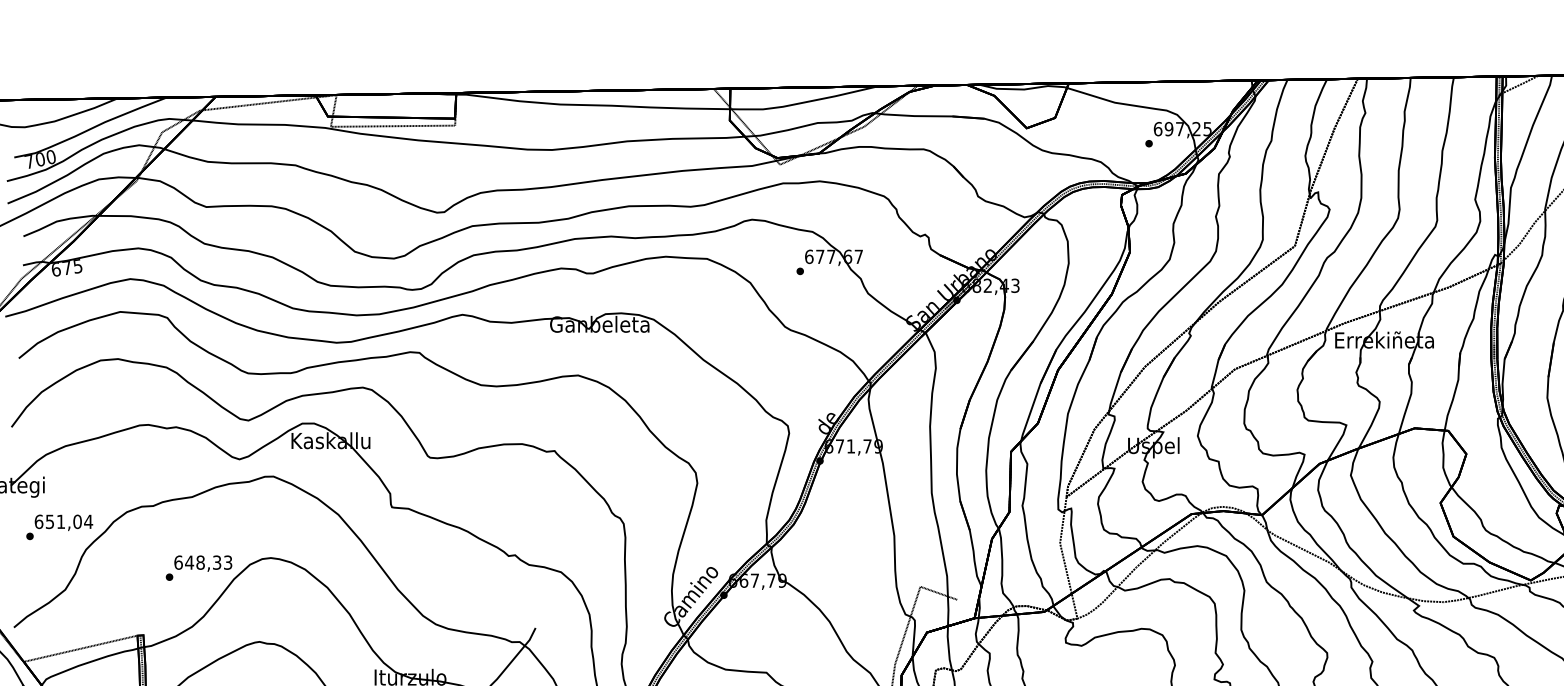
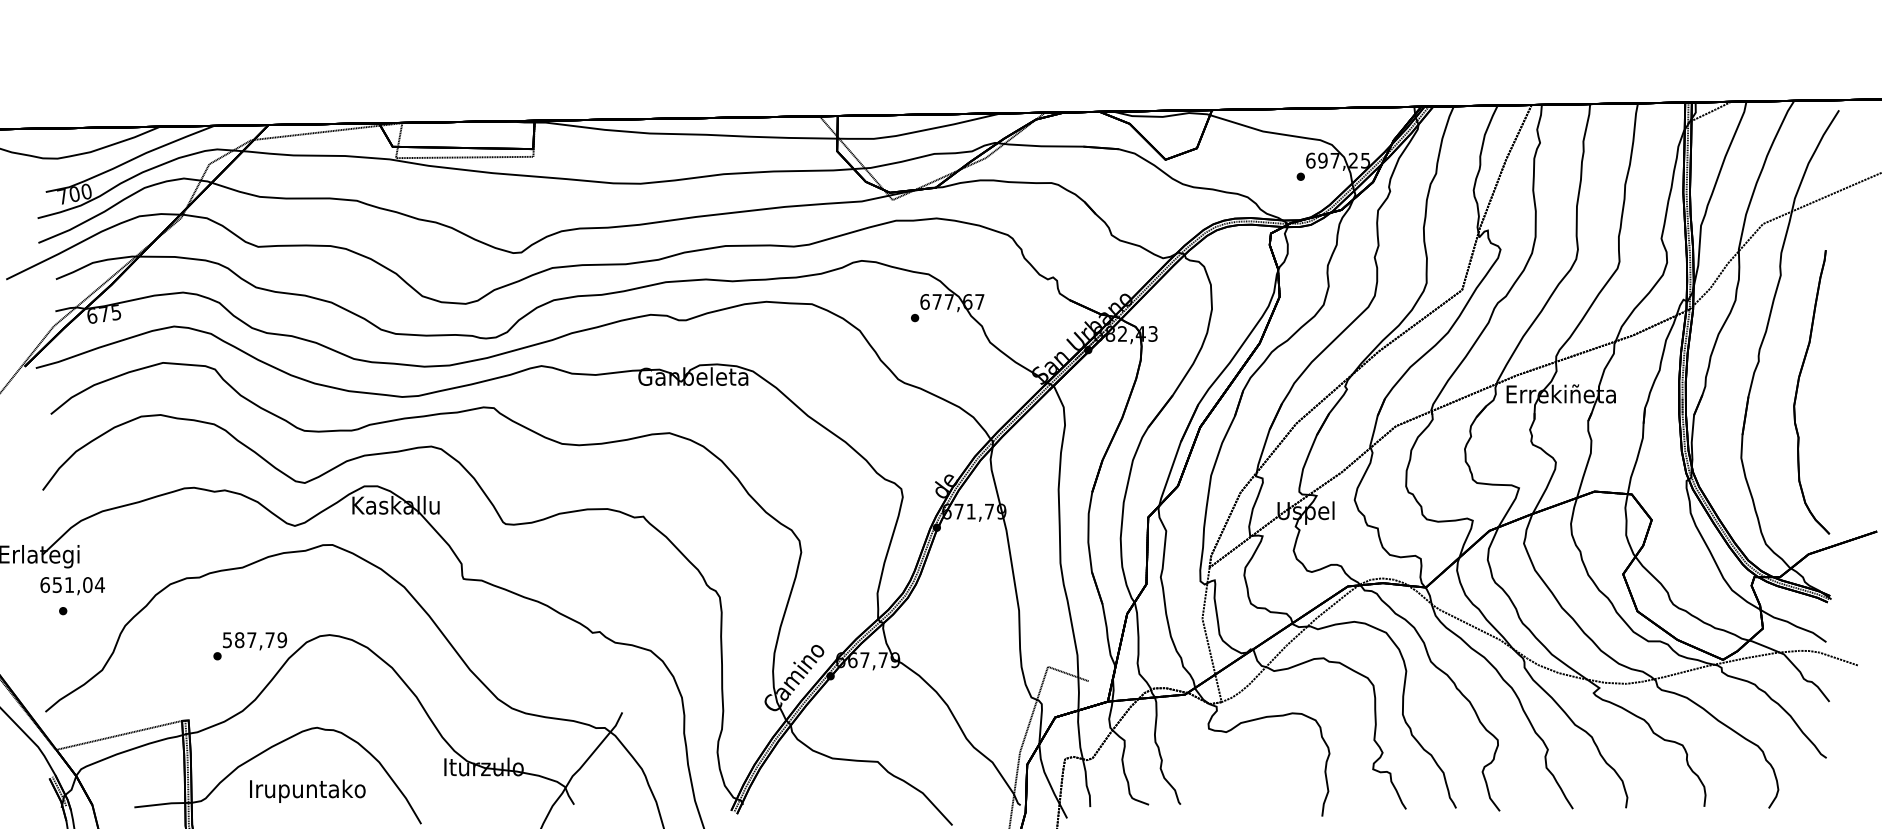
text: (63, 523) -> (72, 586), moved
text: (202, 562) -> (254, 640), 648,33 -> 587,79

